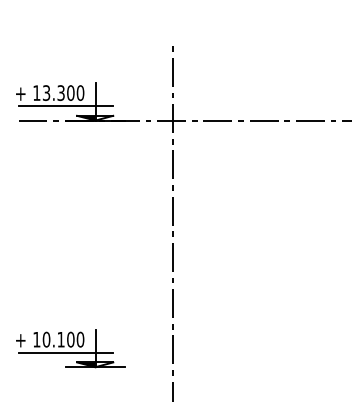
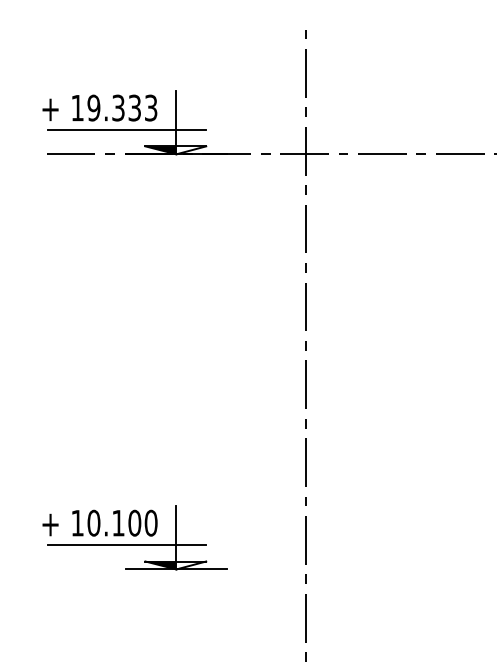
text: (63, 92) -> (122, 107), 13.300 -> 19.333

